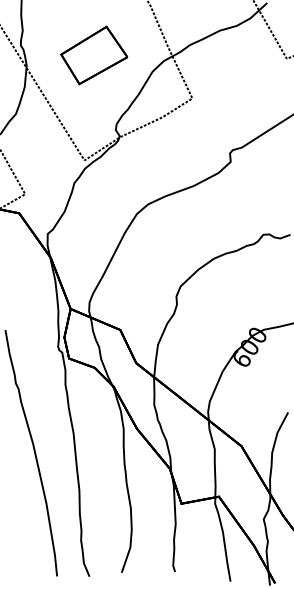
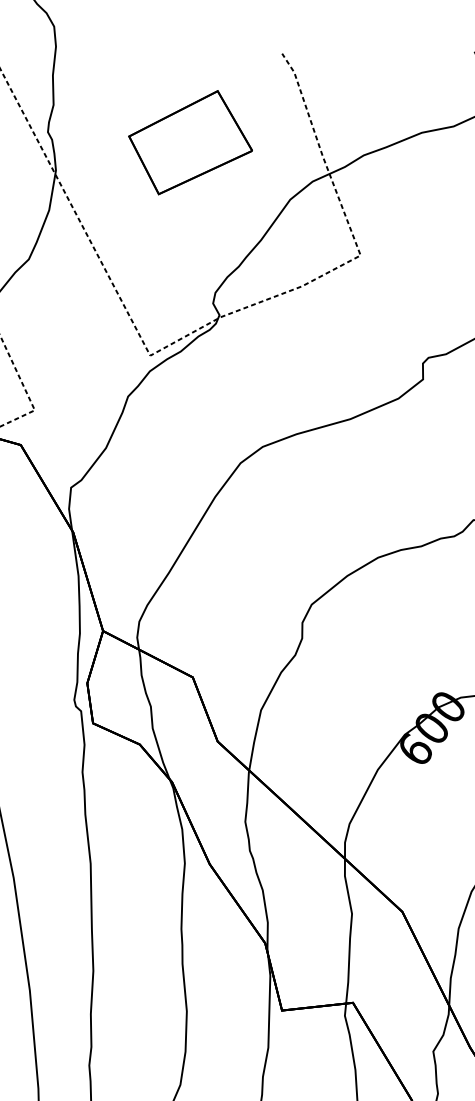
part: (94, 55) -> (191, 142), moved

